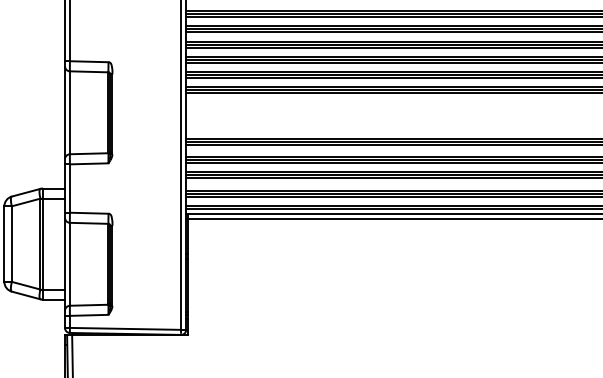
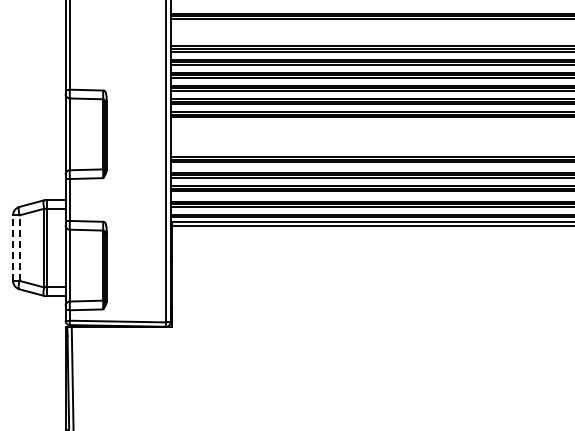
line: (4, 244) -> (13, 248), solid -> dashed
line: (11, 244) -> (19, 248), solid -> dashed

